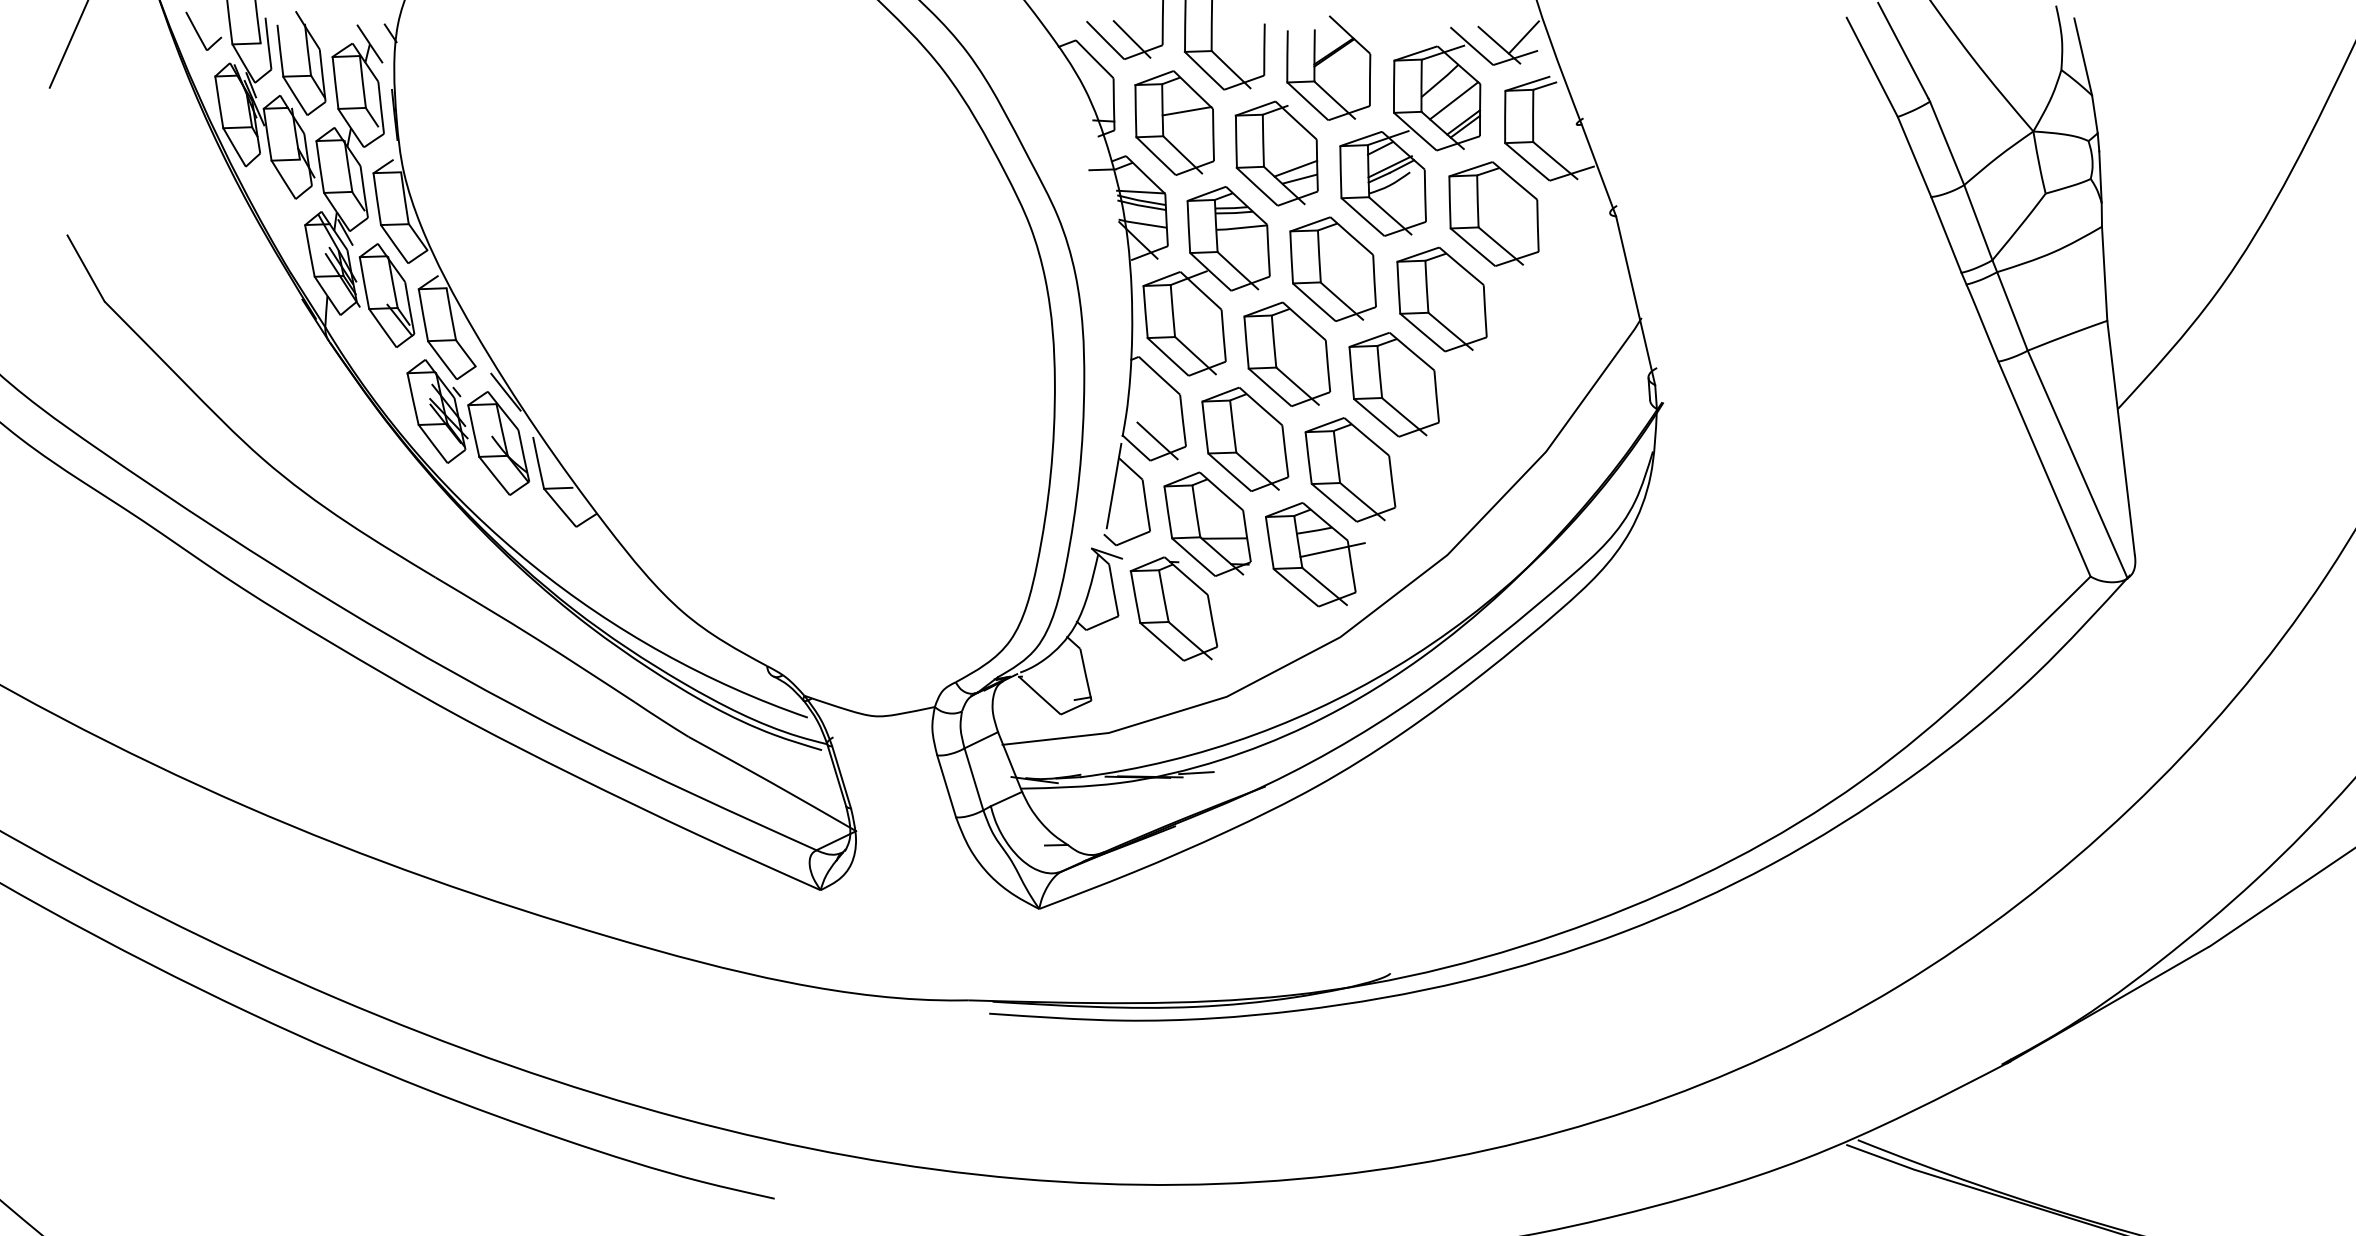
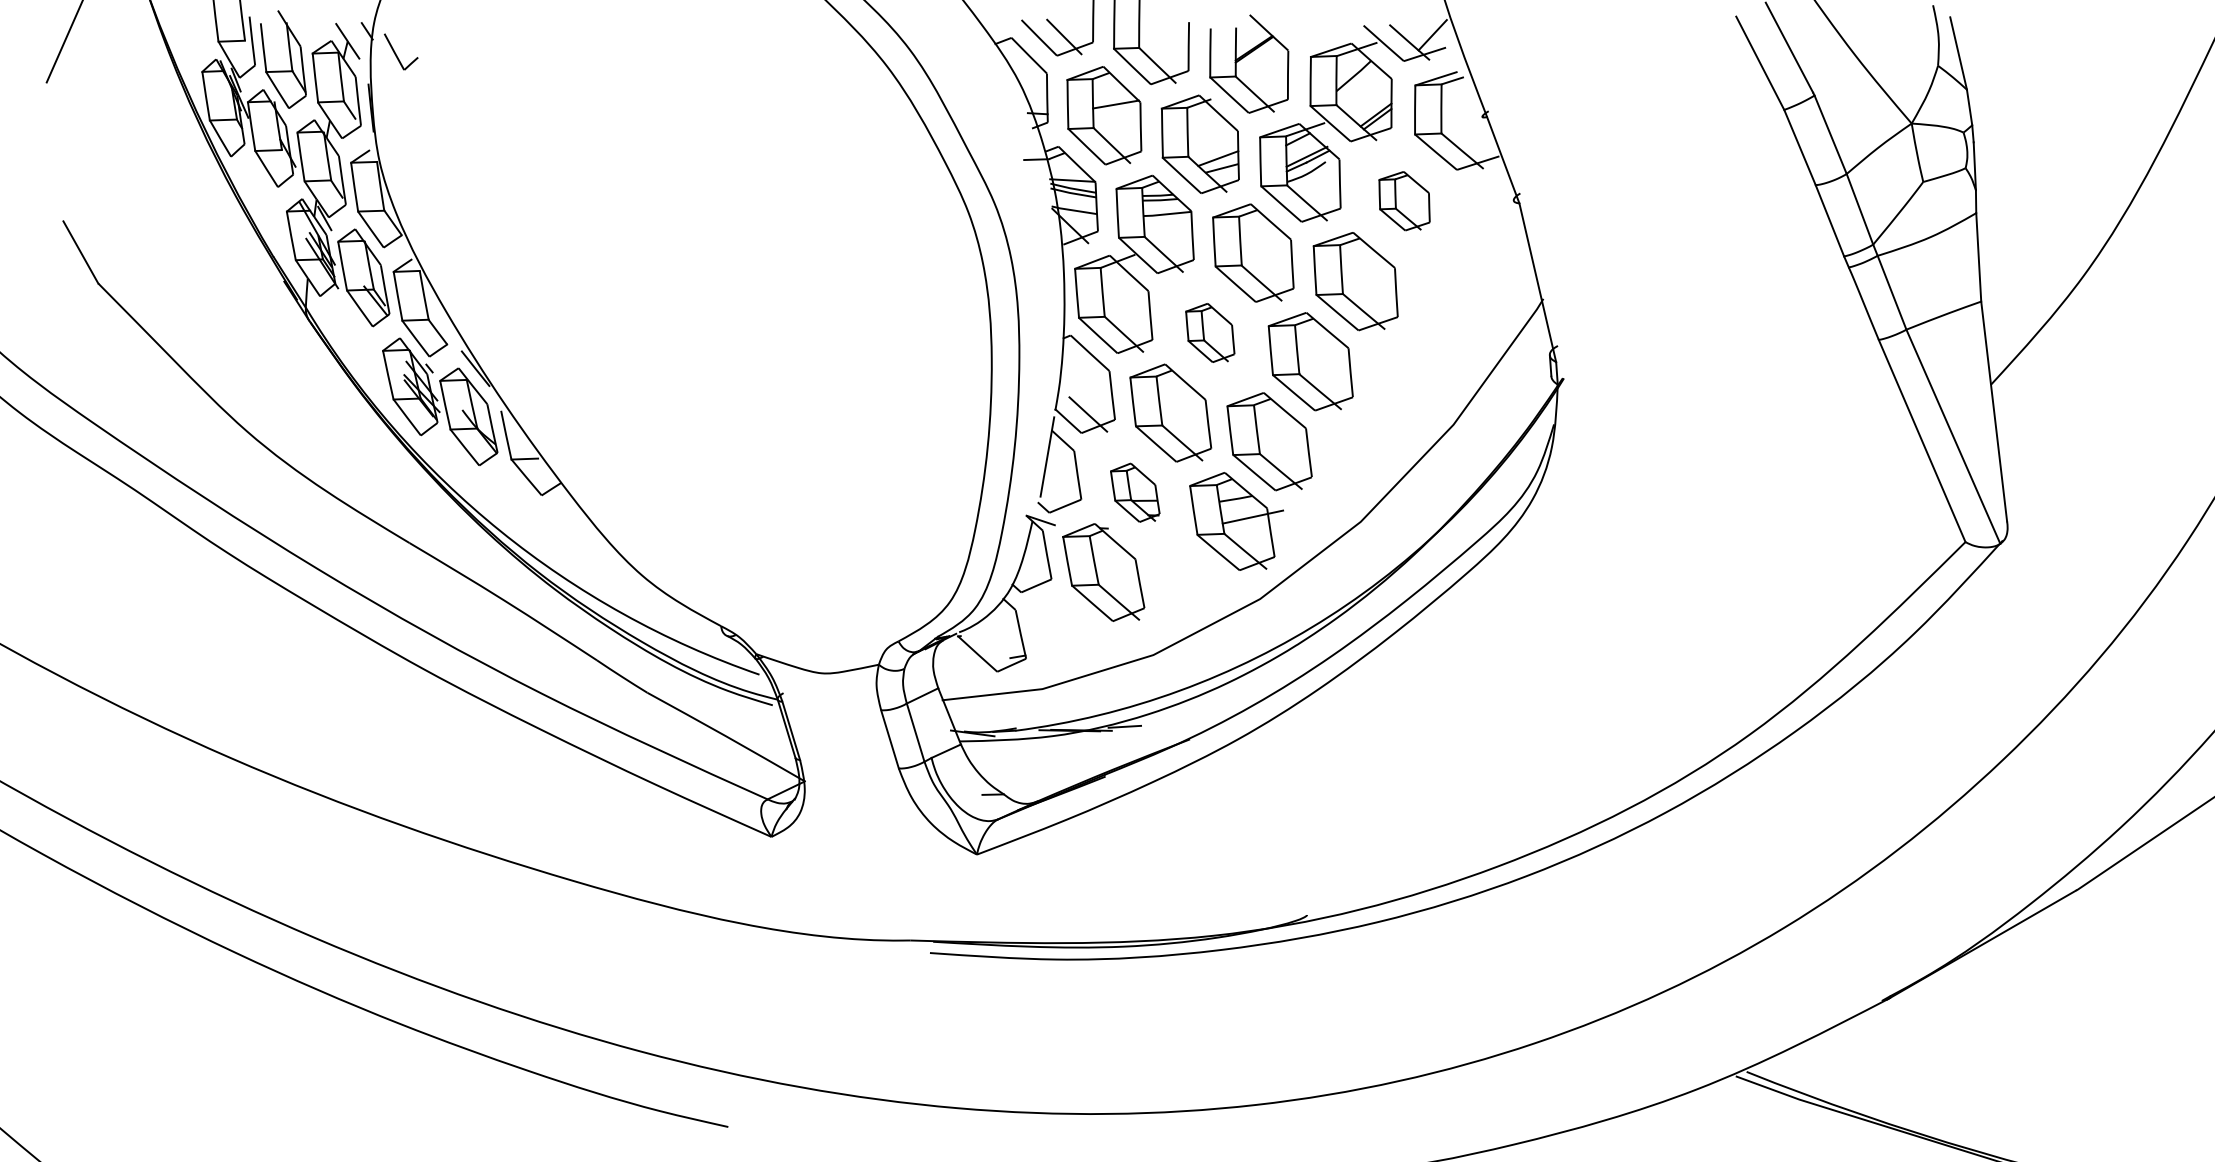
part: (203, 30) -> (400, 51), moved
line: (1454, 100) -> (1367, 94), removed
part: (1493, 213) -> (1404, 200), size x0.6
part: (1287, 353) -> (1210, 332), size x0.6
part: (1207, 523) -> (1135, 492), size x0.6

